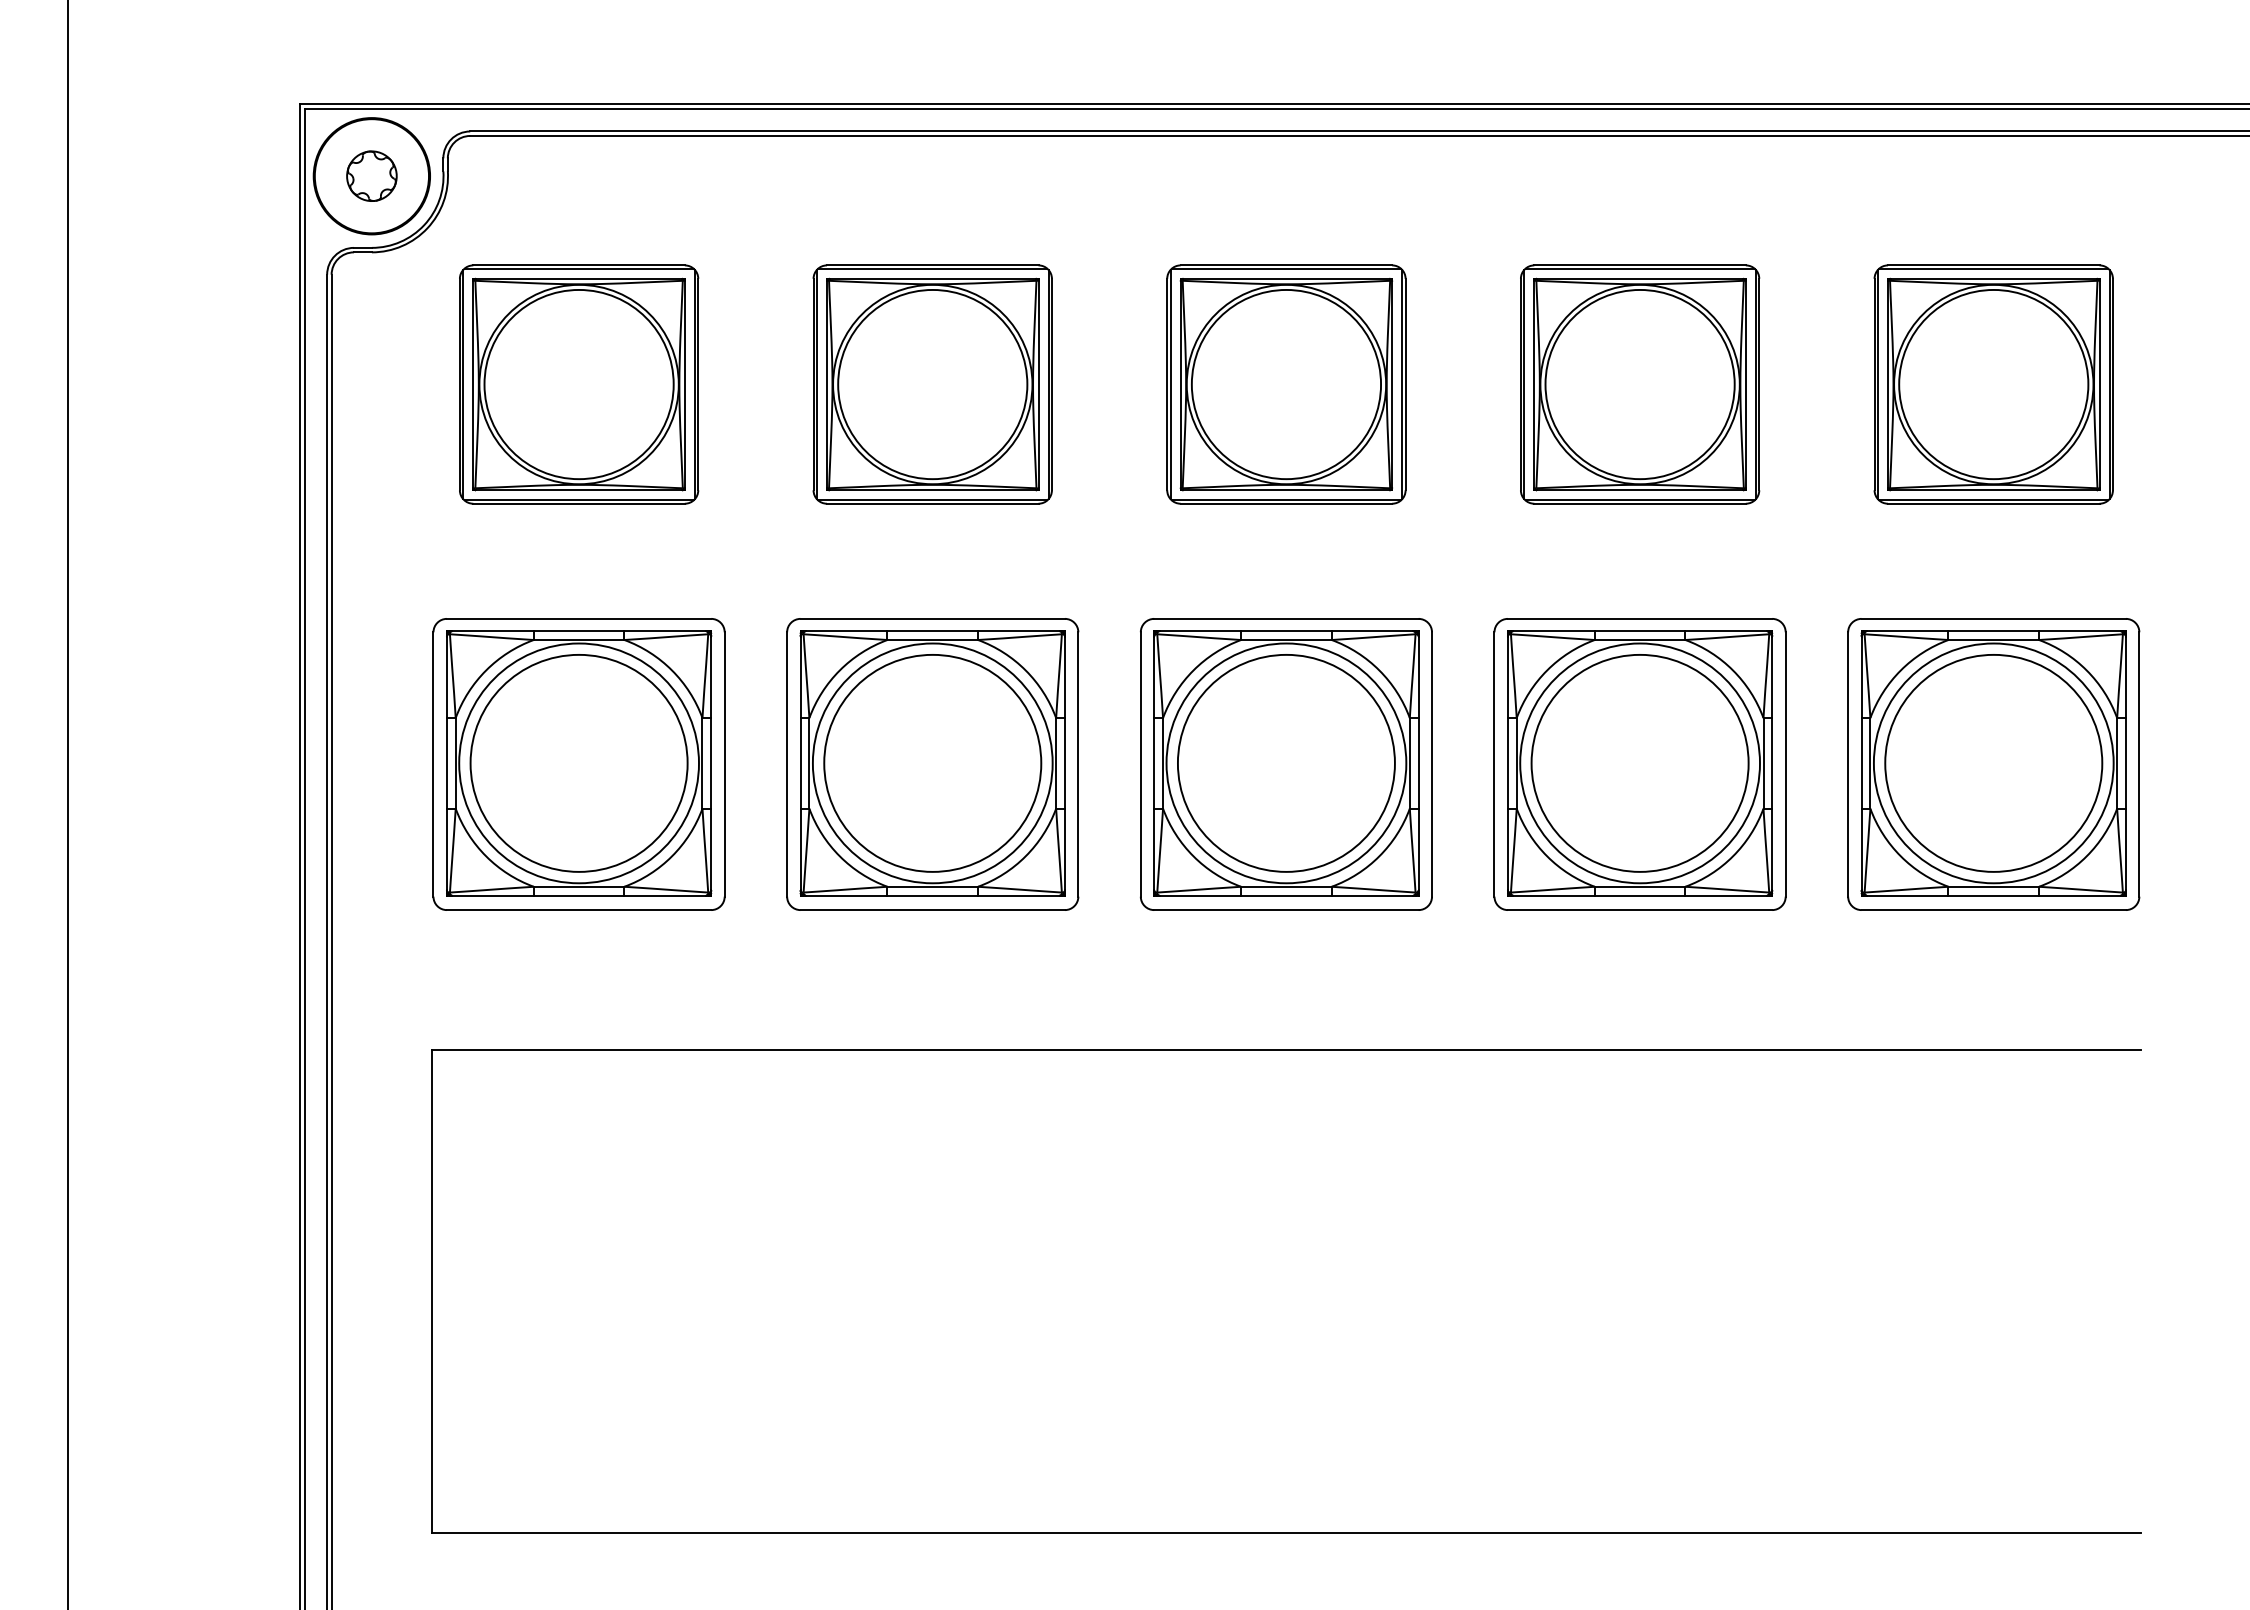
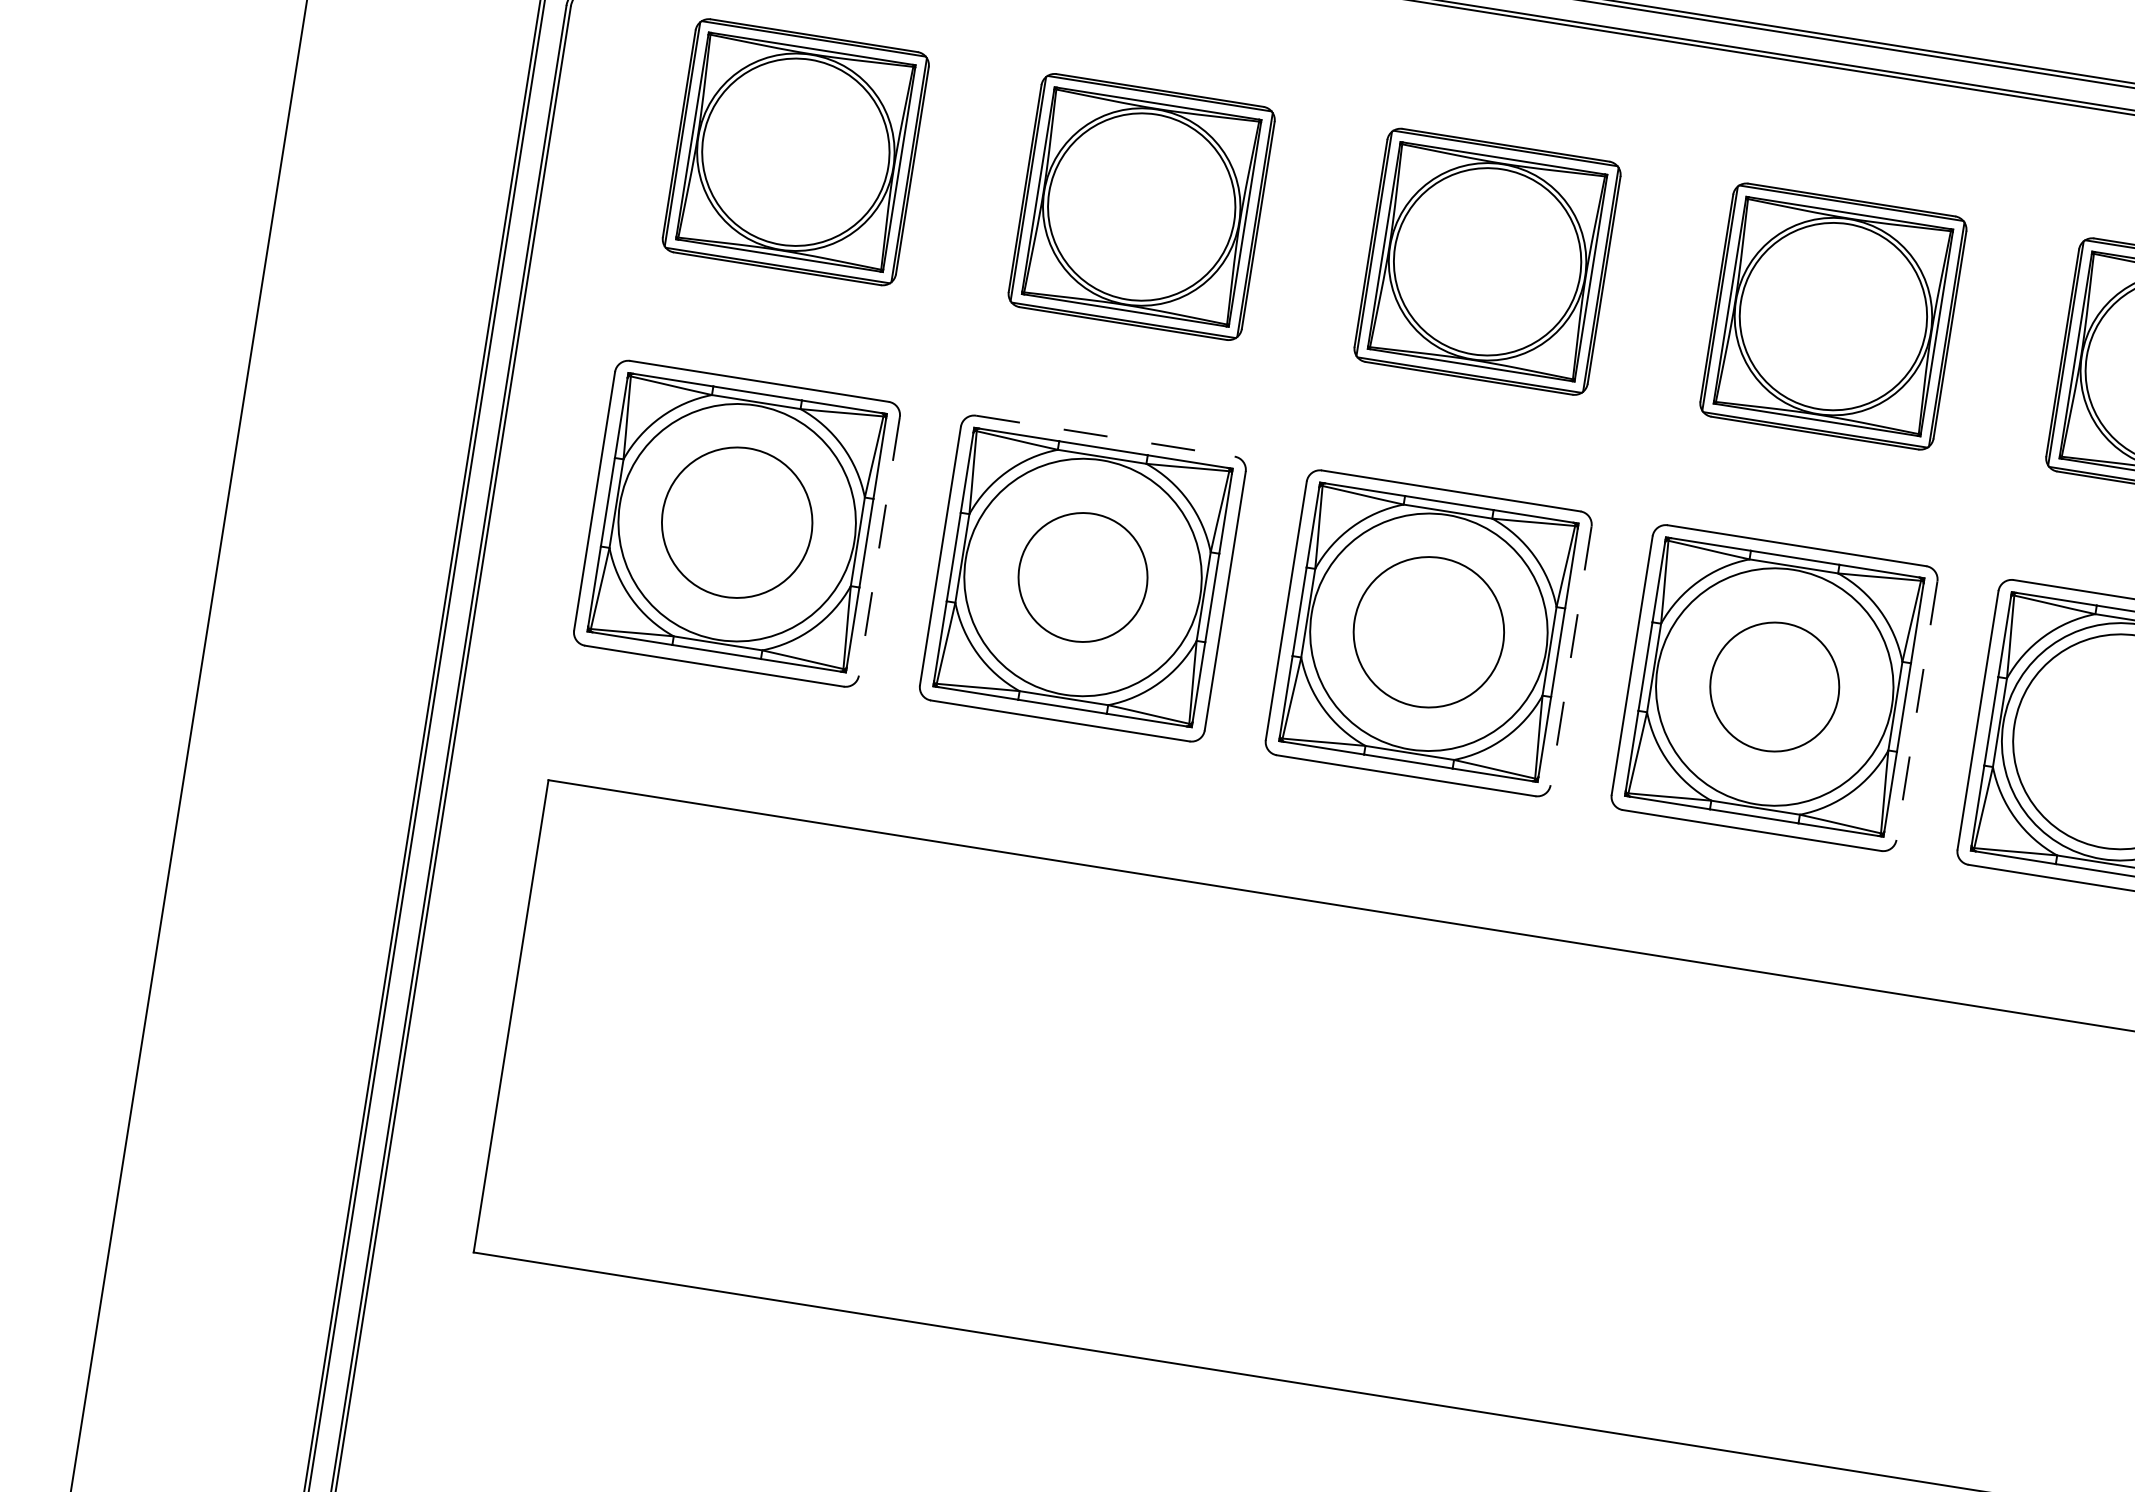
line: (933, 618) -> (1106, 435), solid -> dashed
circle: (578, 762) -> (736, 521), size x0.7
circle: (932, 762) -> (1082, 576), size x0.6
circle: (1285, 762) -> (1428, 631), size x0.7
circle: (1639, 762) -> (1774, 686), size x0.6
line: (724, 764) -> (879, 546), solid -> dashed
line: (1432, 764) -> (1571, 655), solid -> dashed
line: (1785, 764) -> (1916, 710), solid -> dashed

